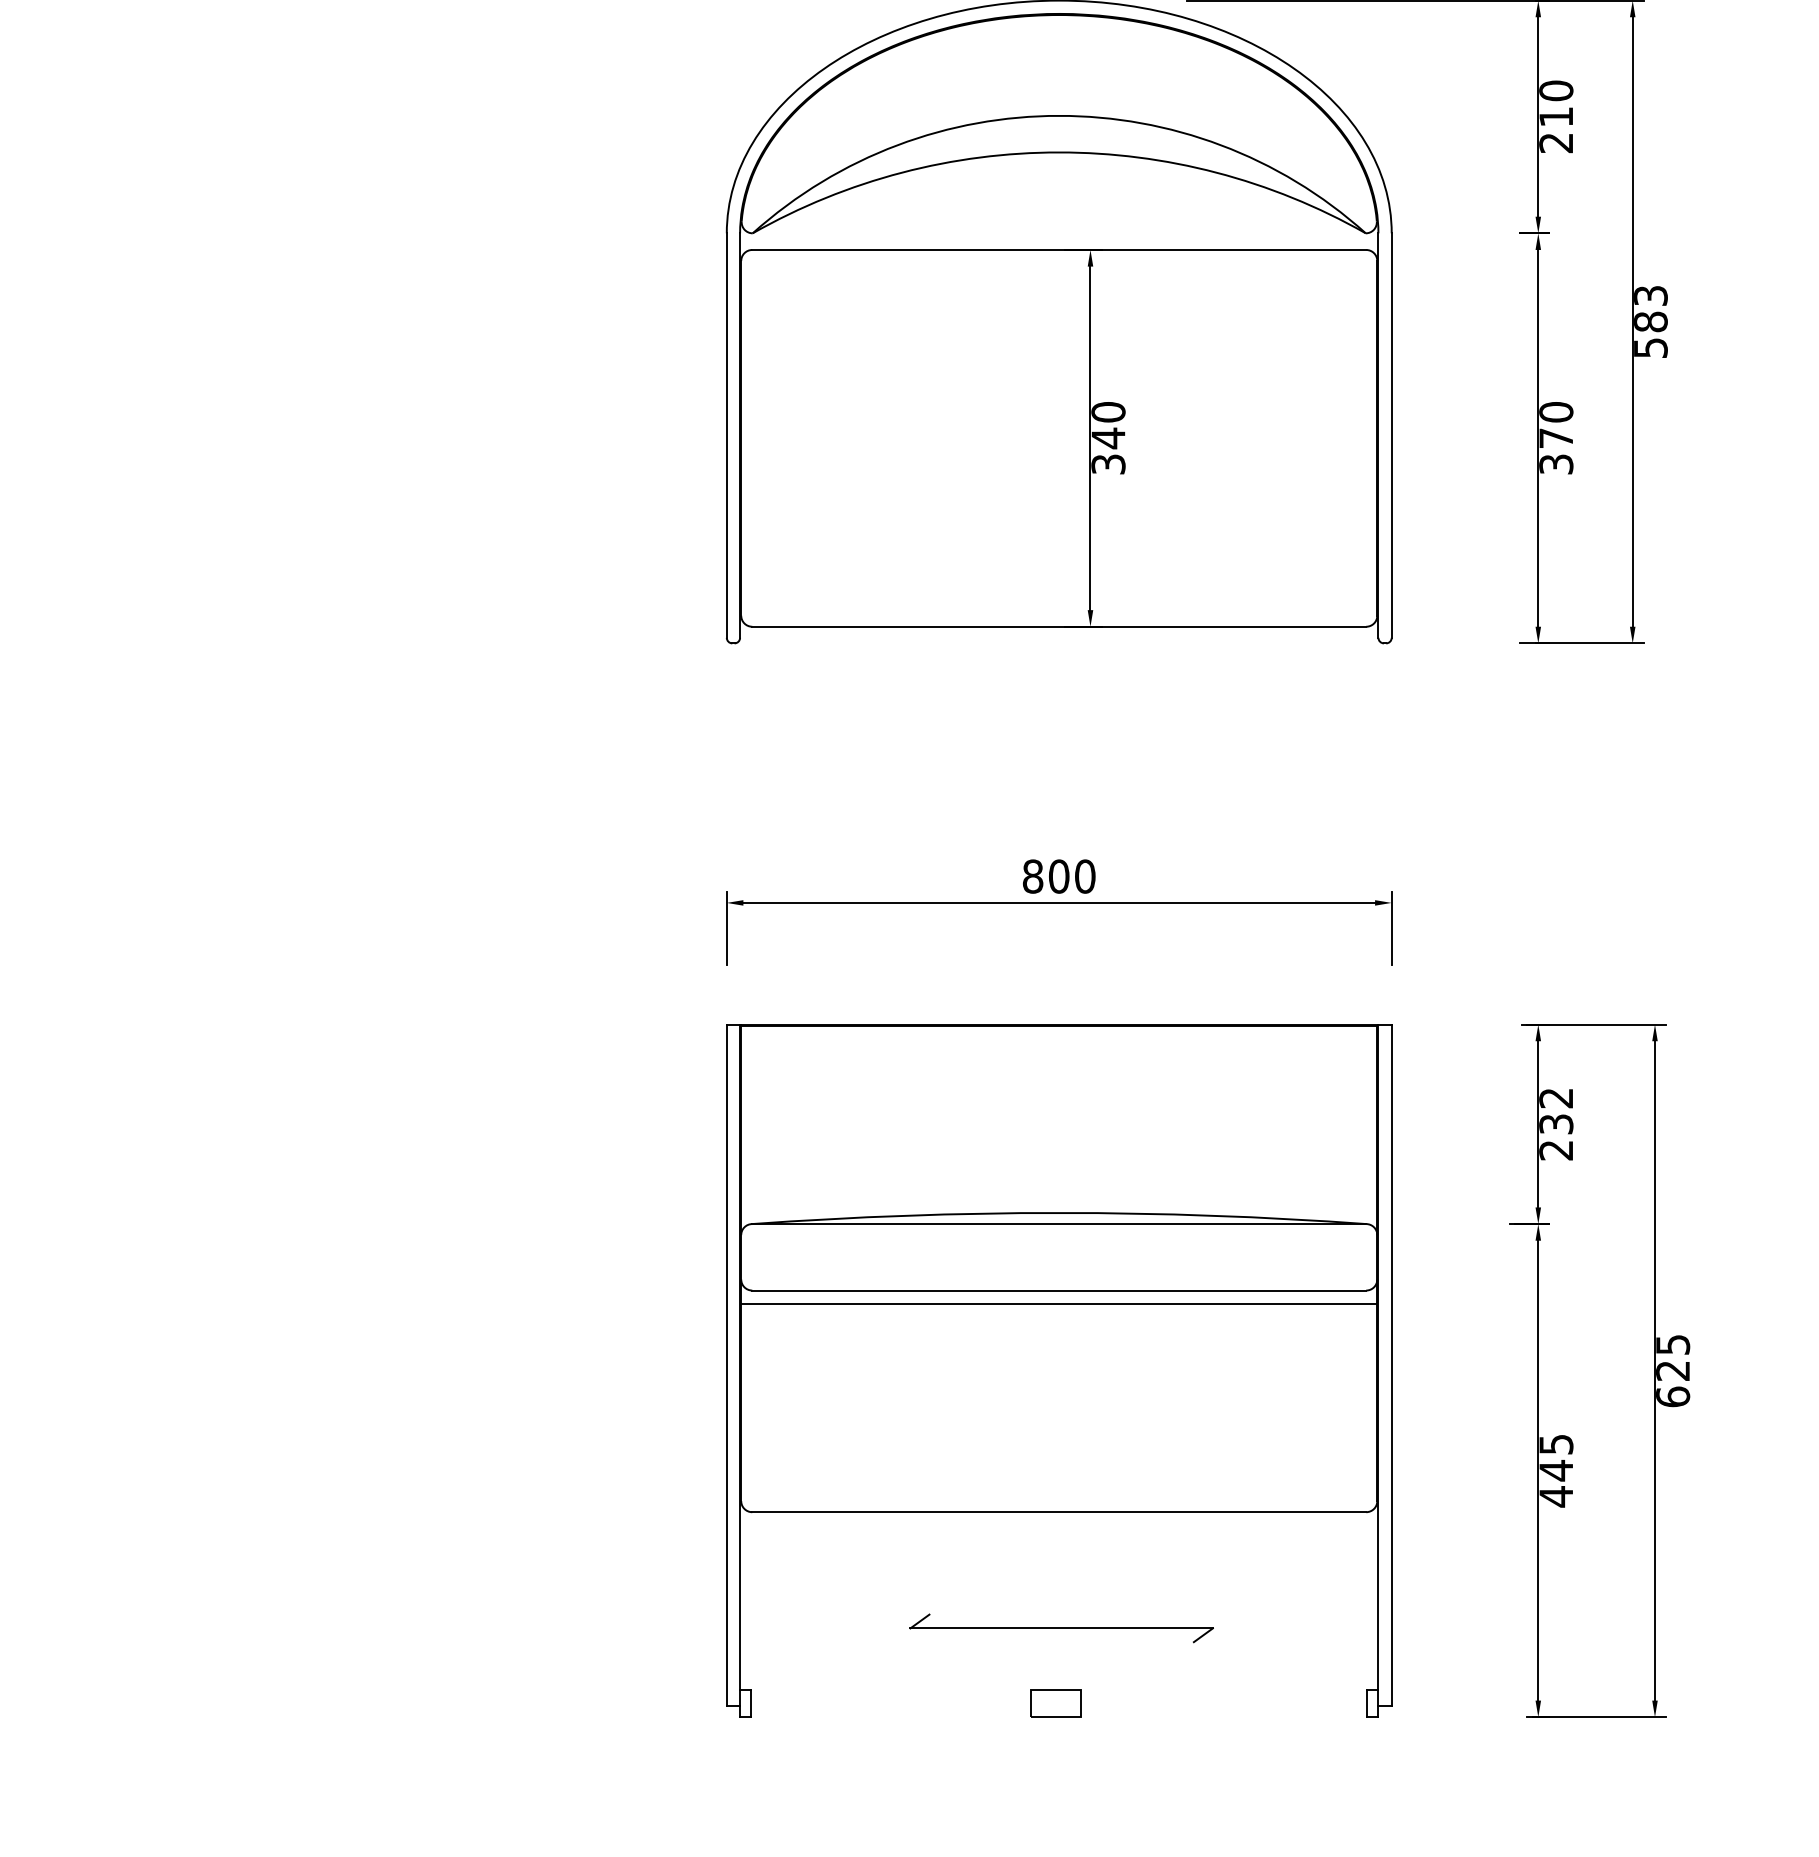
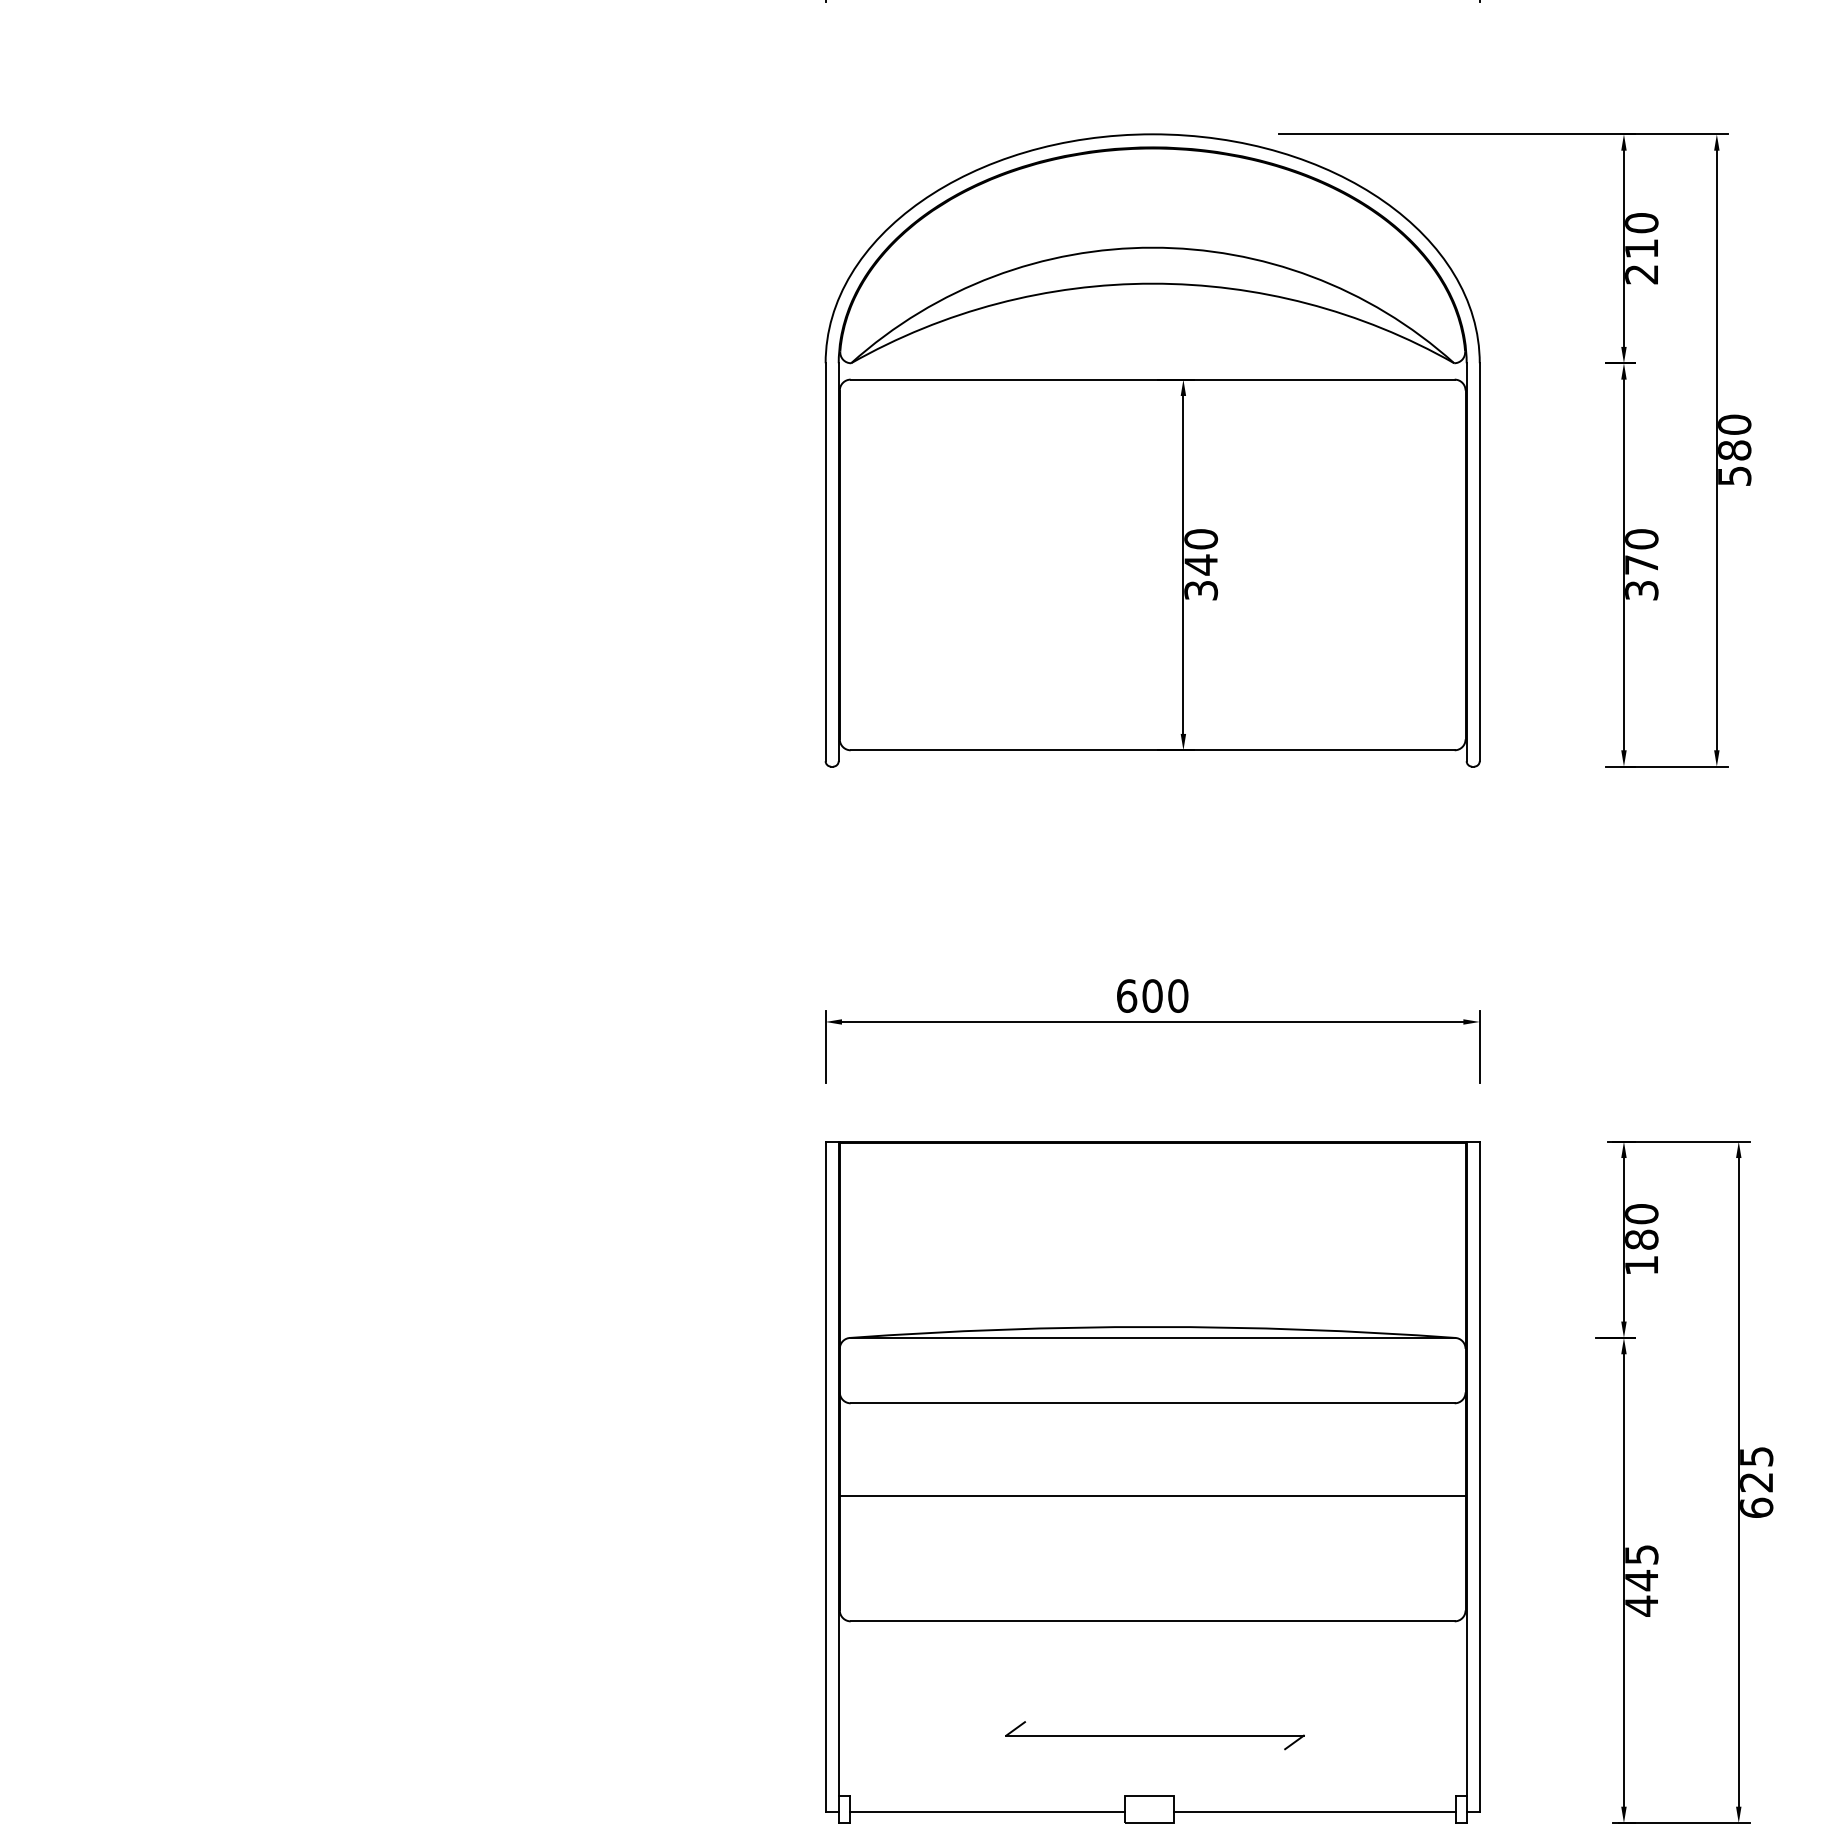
text: (1650, 295) -> (1734, 424), 583 -> 580
text: (1033, 876) -> (1127, 995), 800 -> 600
text: (1556, 1124) -> (1641, 1239), 232 -> 180
line: (1059, 1303) -> (1152, 1495), moved
line: (891, 1706) -> (987, 1812), added
line: (1223, 1706) -> (1314, 1812), added

